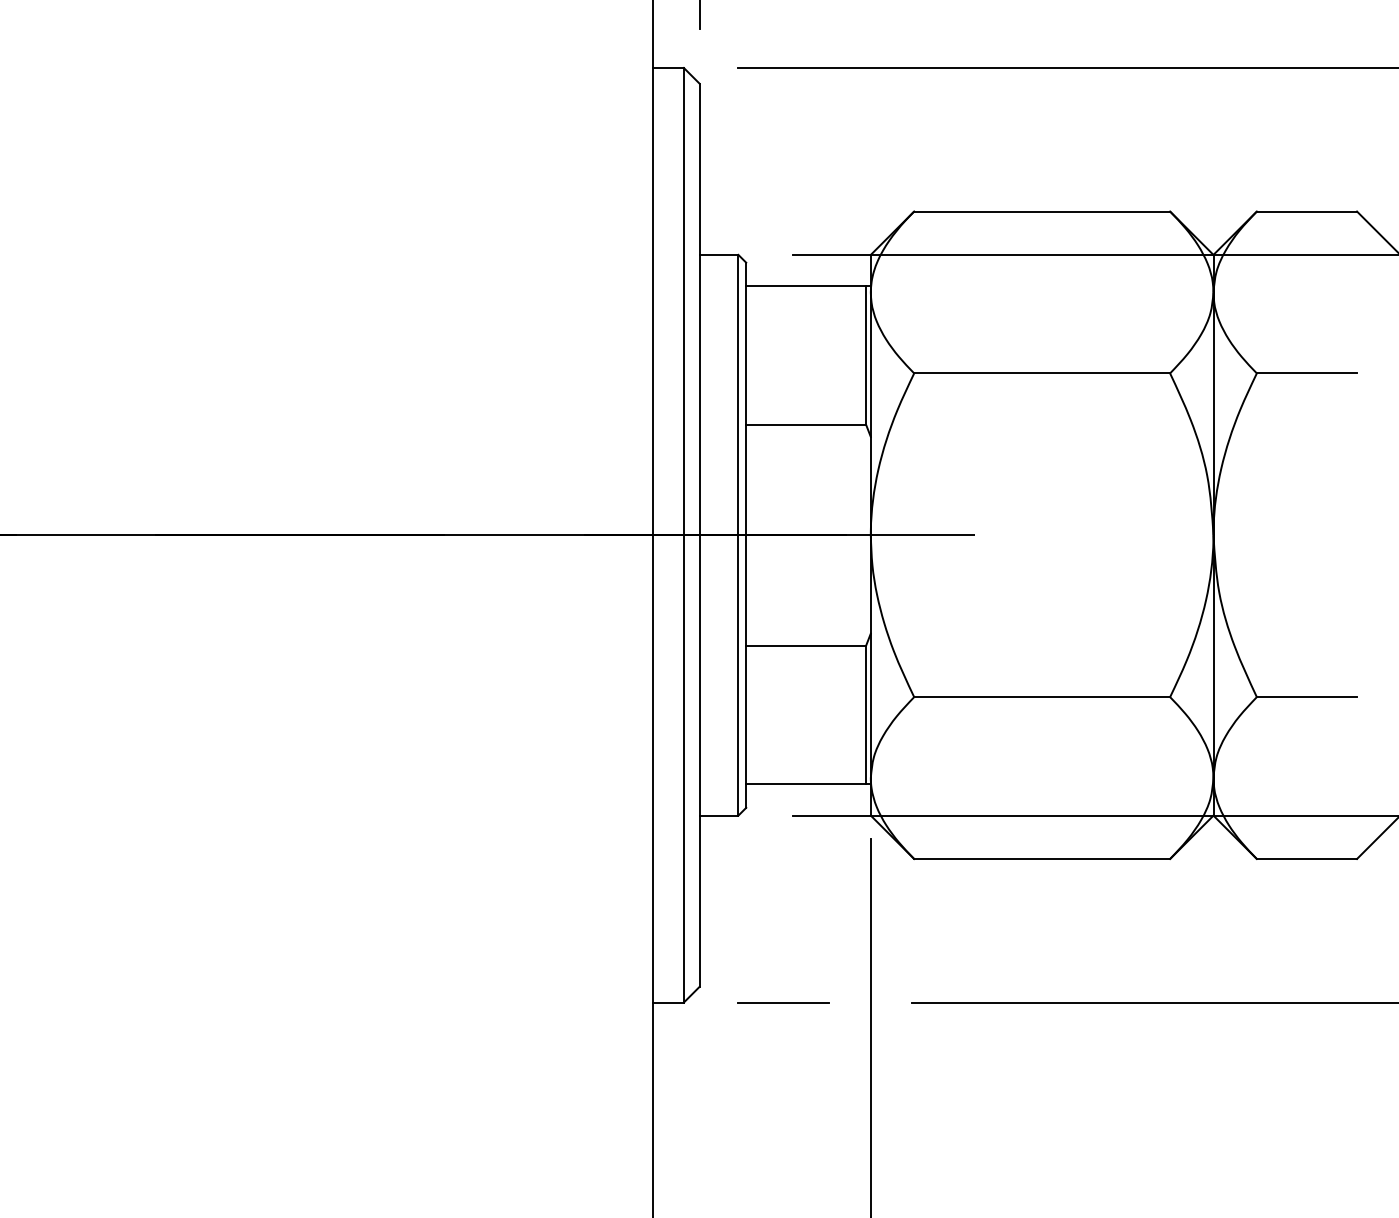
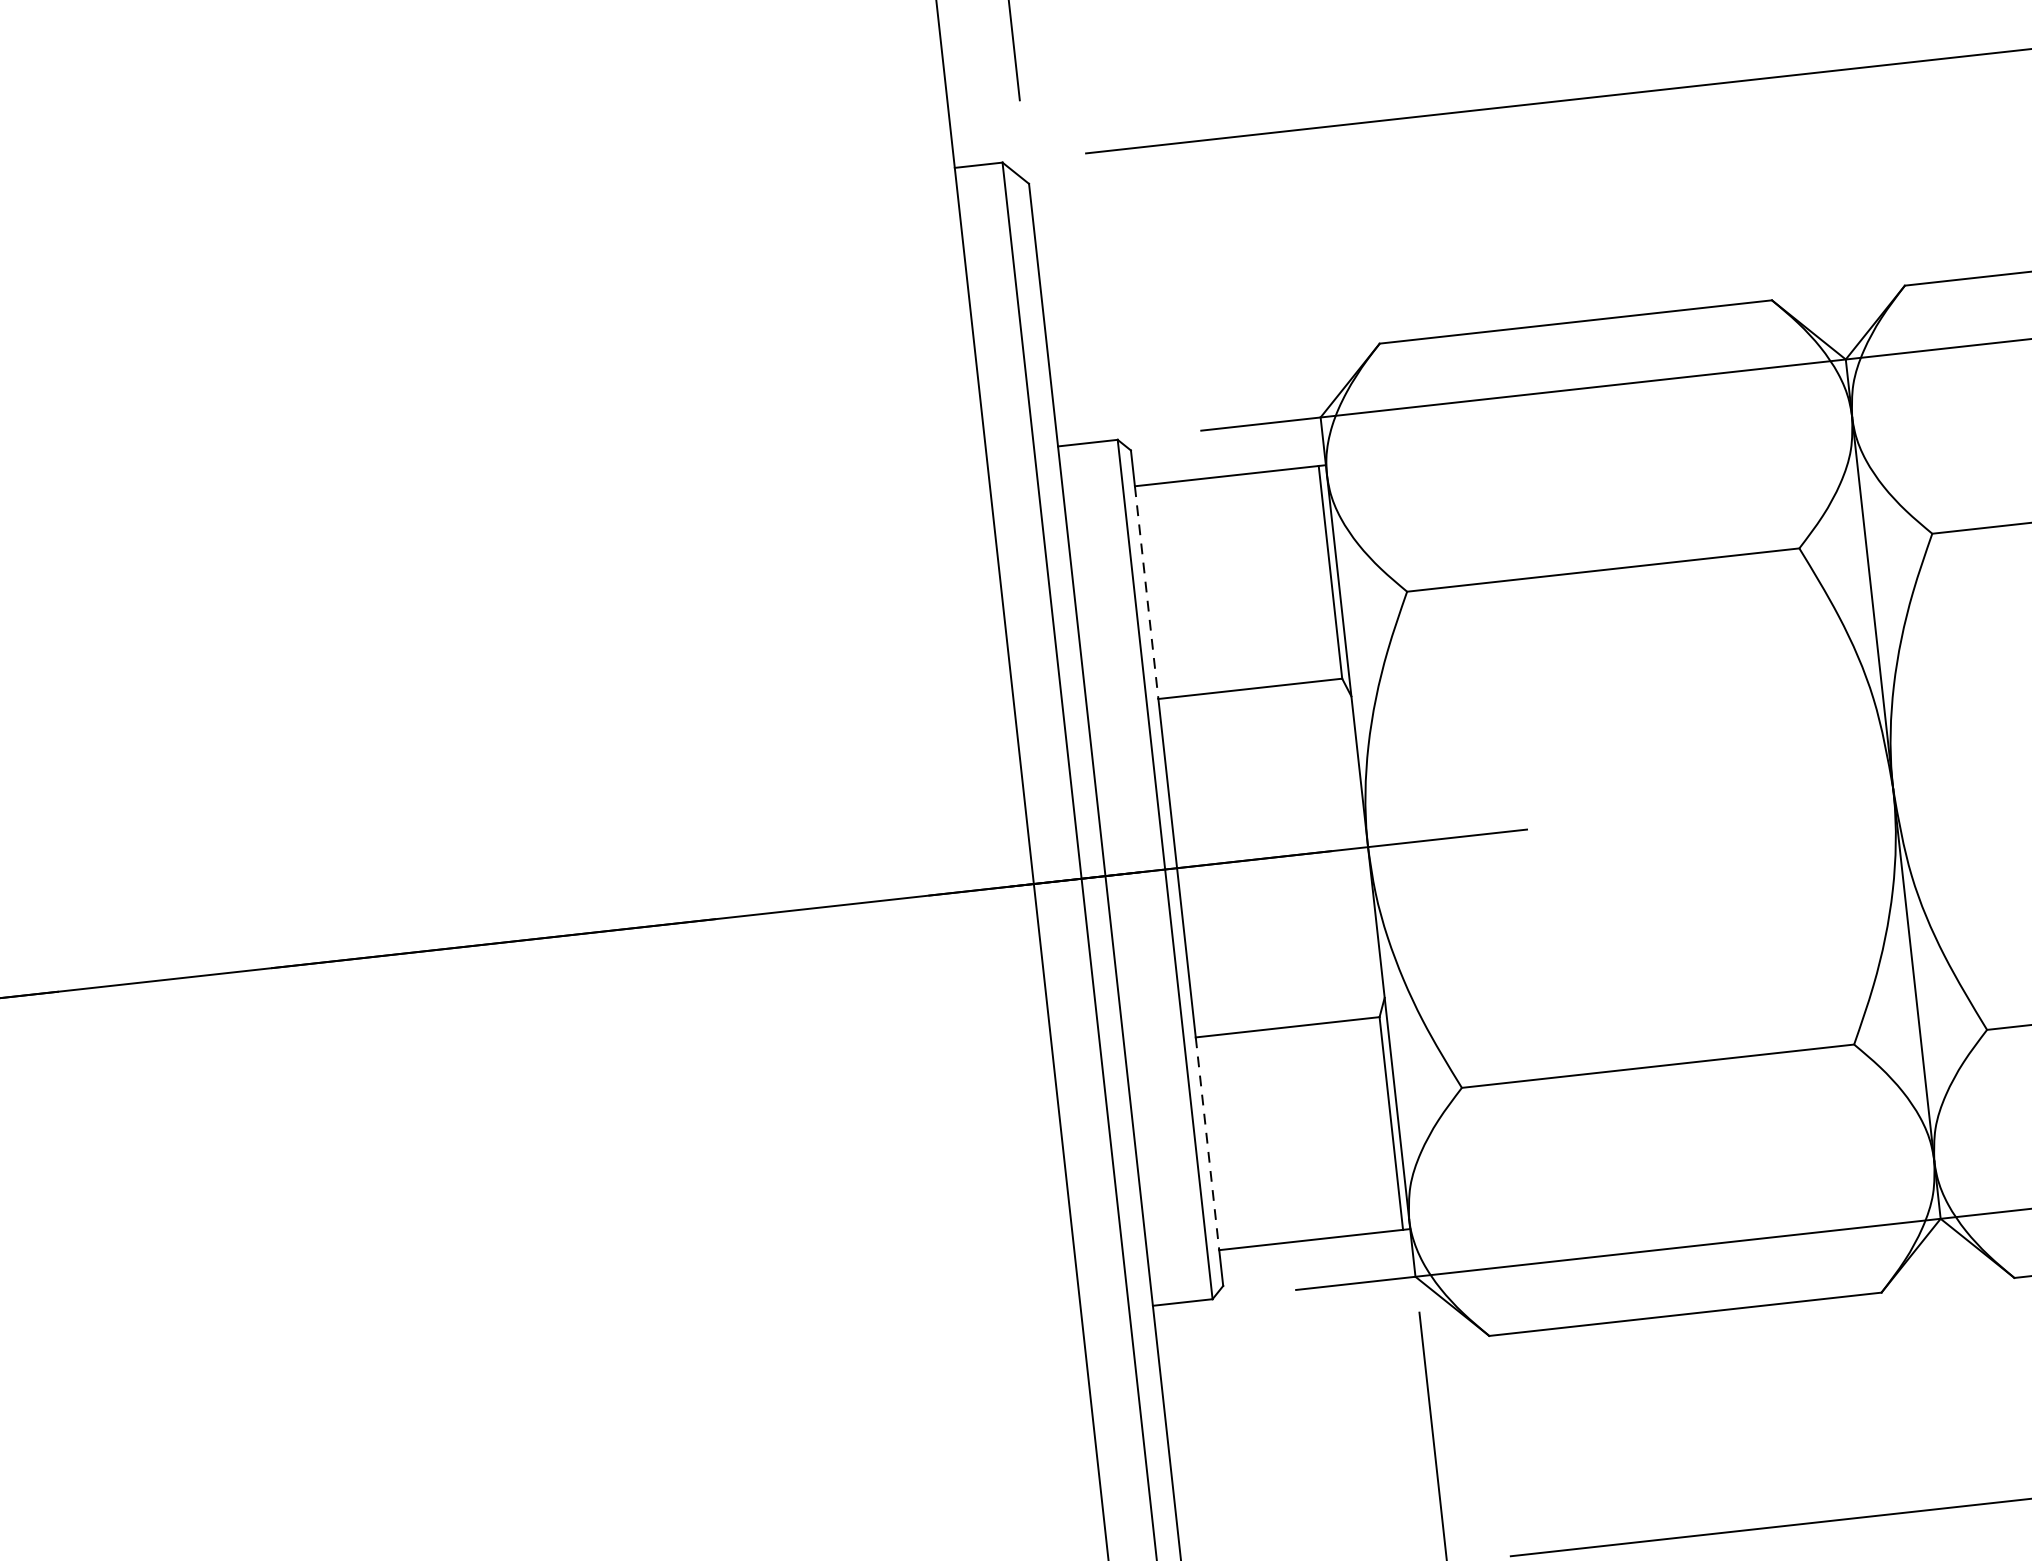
line: (746, 355) -> (1147, 592), solid -> dashed
line: (746, 715) -> (1208, 1144), solid -> dashed

